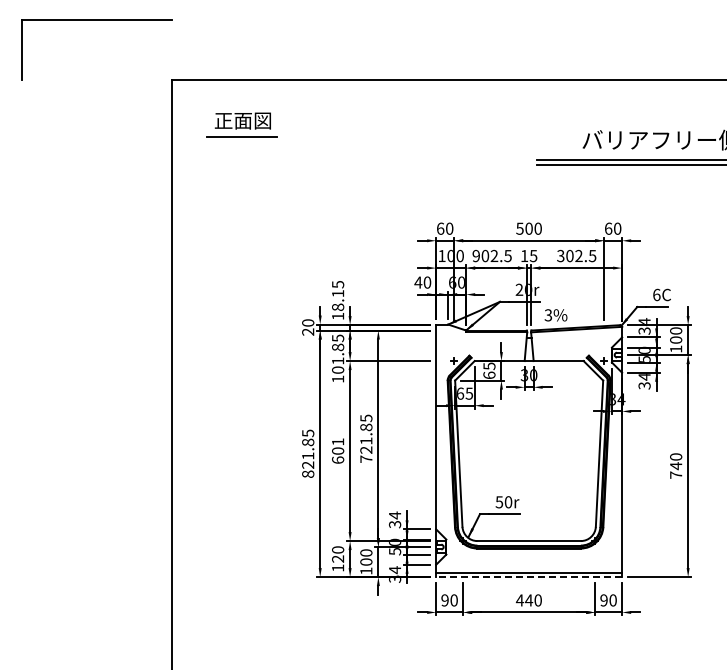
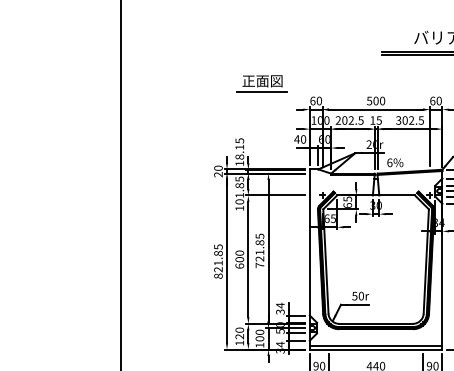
part: (241, 124) -> (261, 83), moved
text: (475, 256) -> (337, 120), 902.5 -> 202.5
text: (548, 315) -> (389, 162), 3% -> 6%
text: (338, 441) -> (240, 252), 601 -> 600
line: (529, 577) -> (376, 349), dashed -> solid

